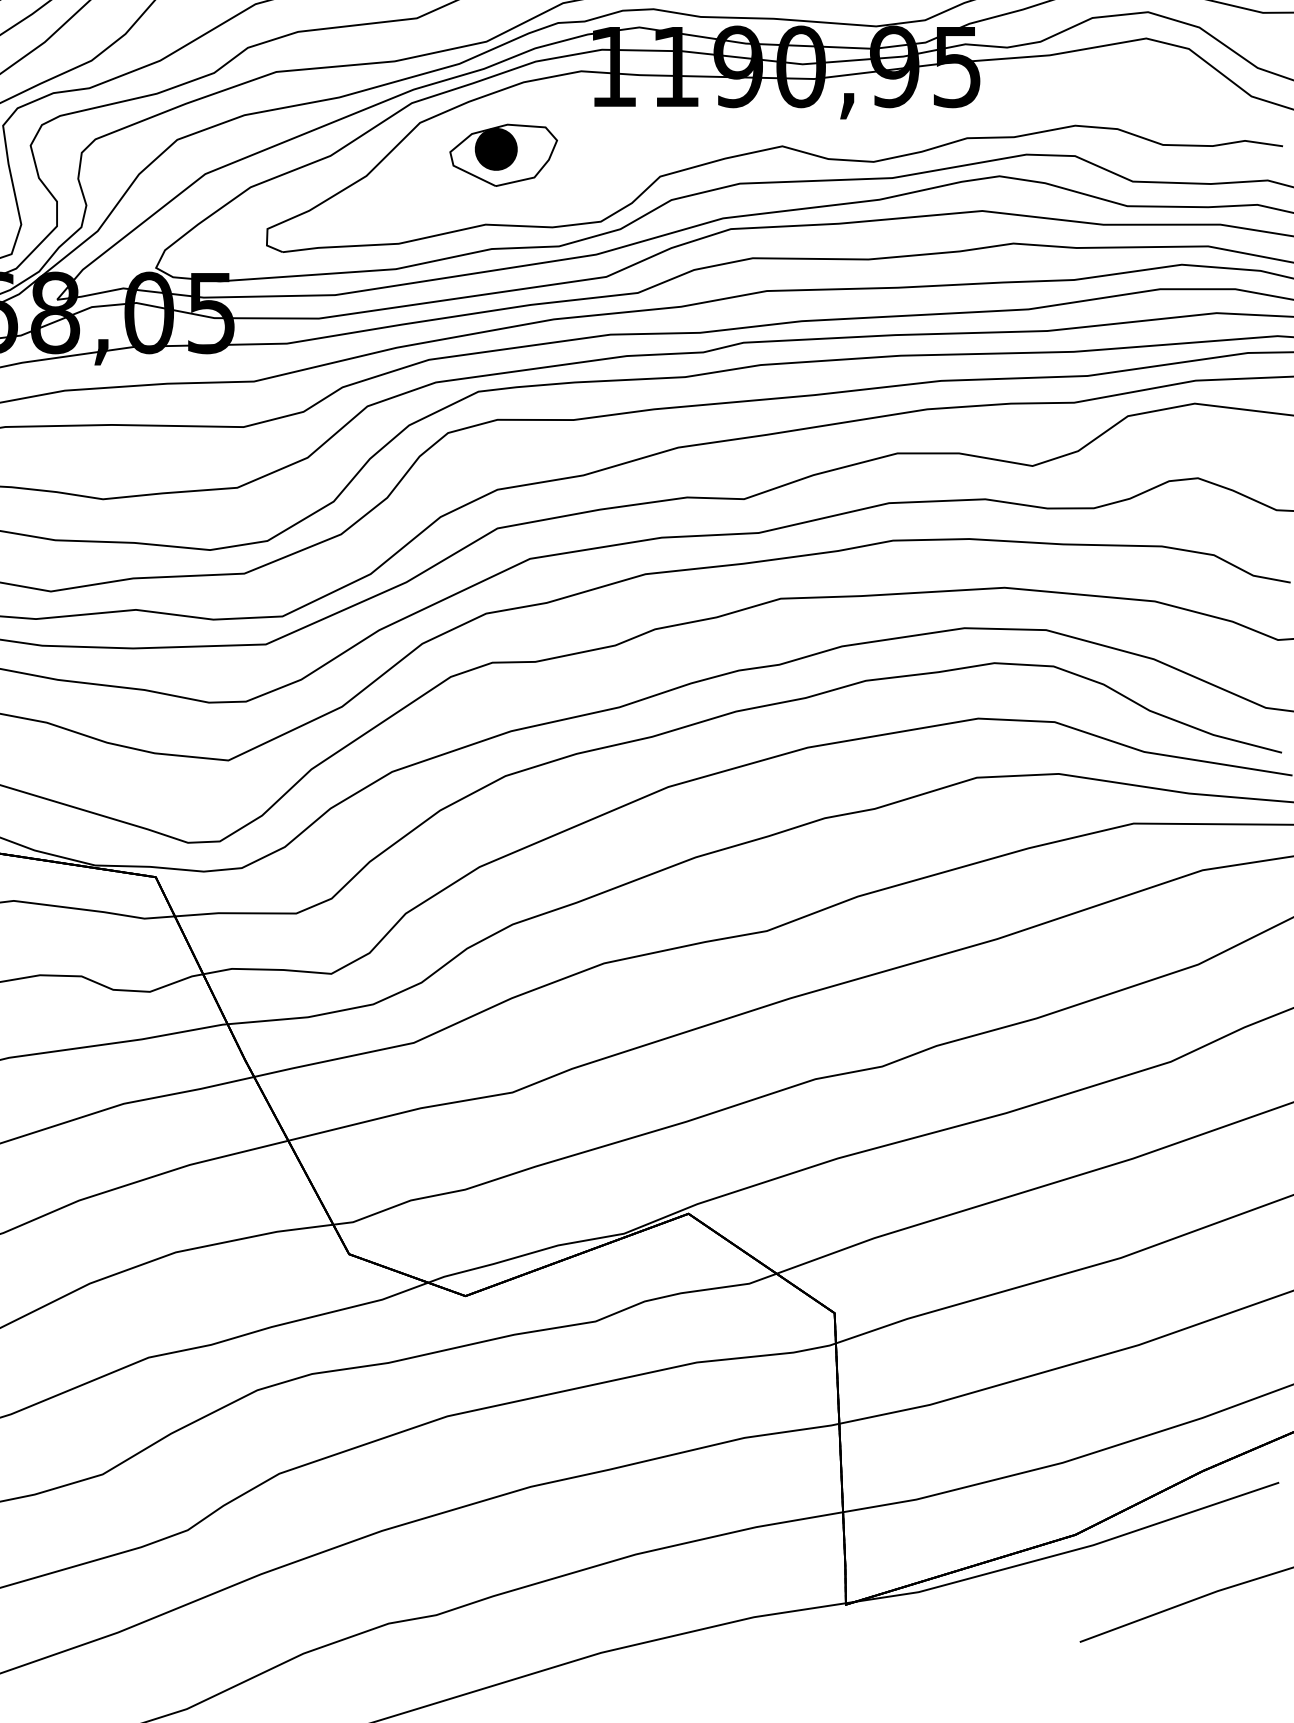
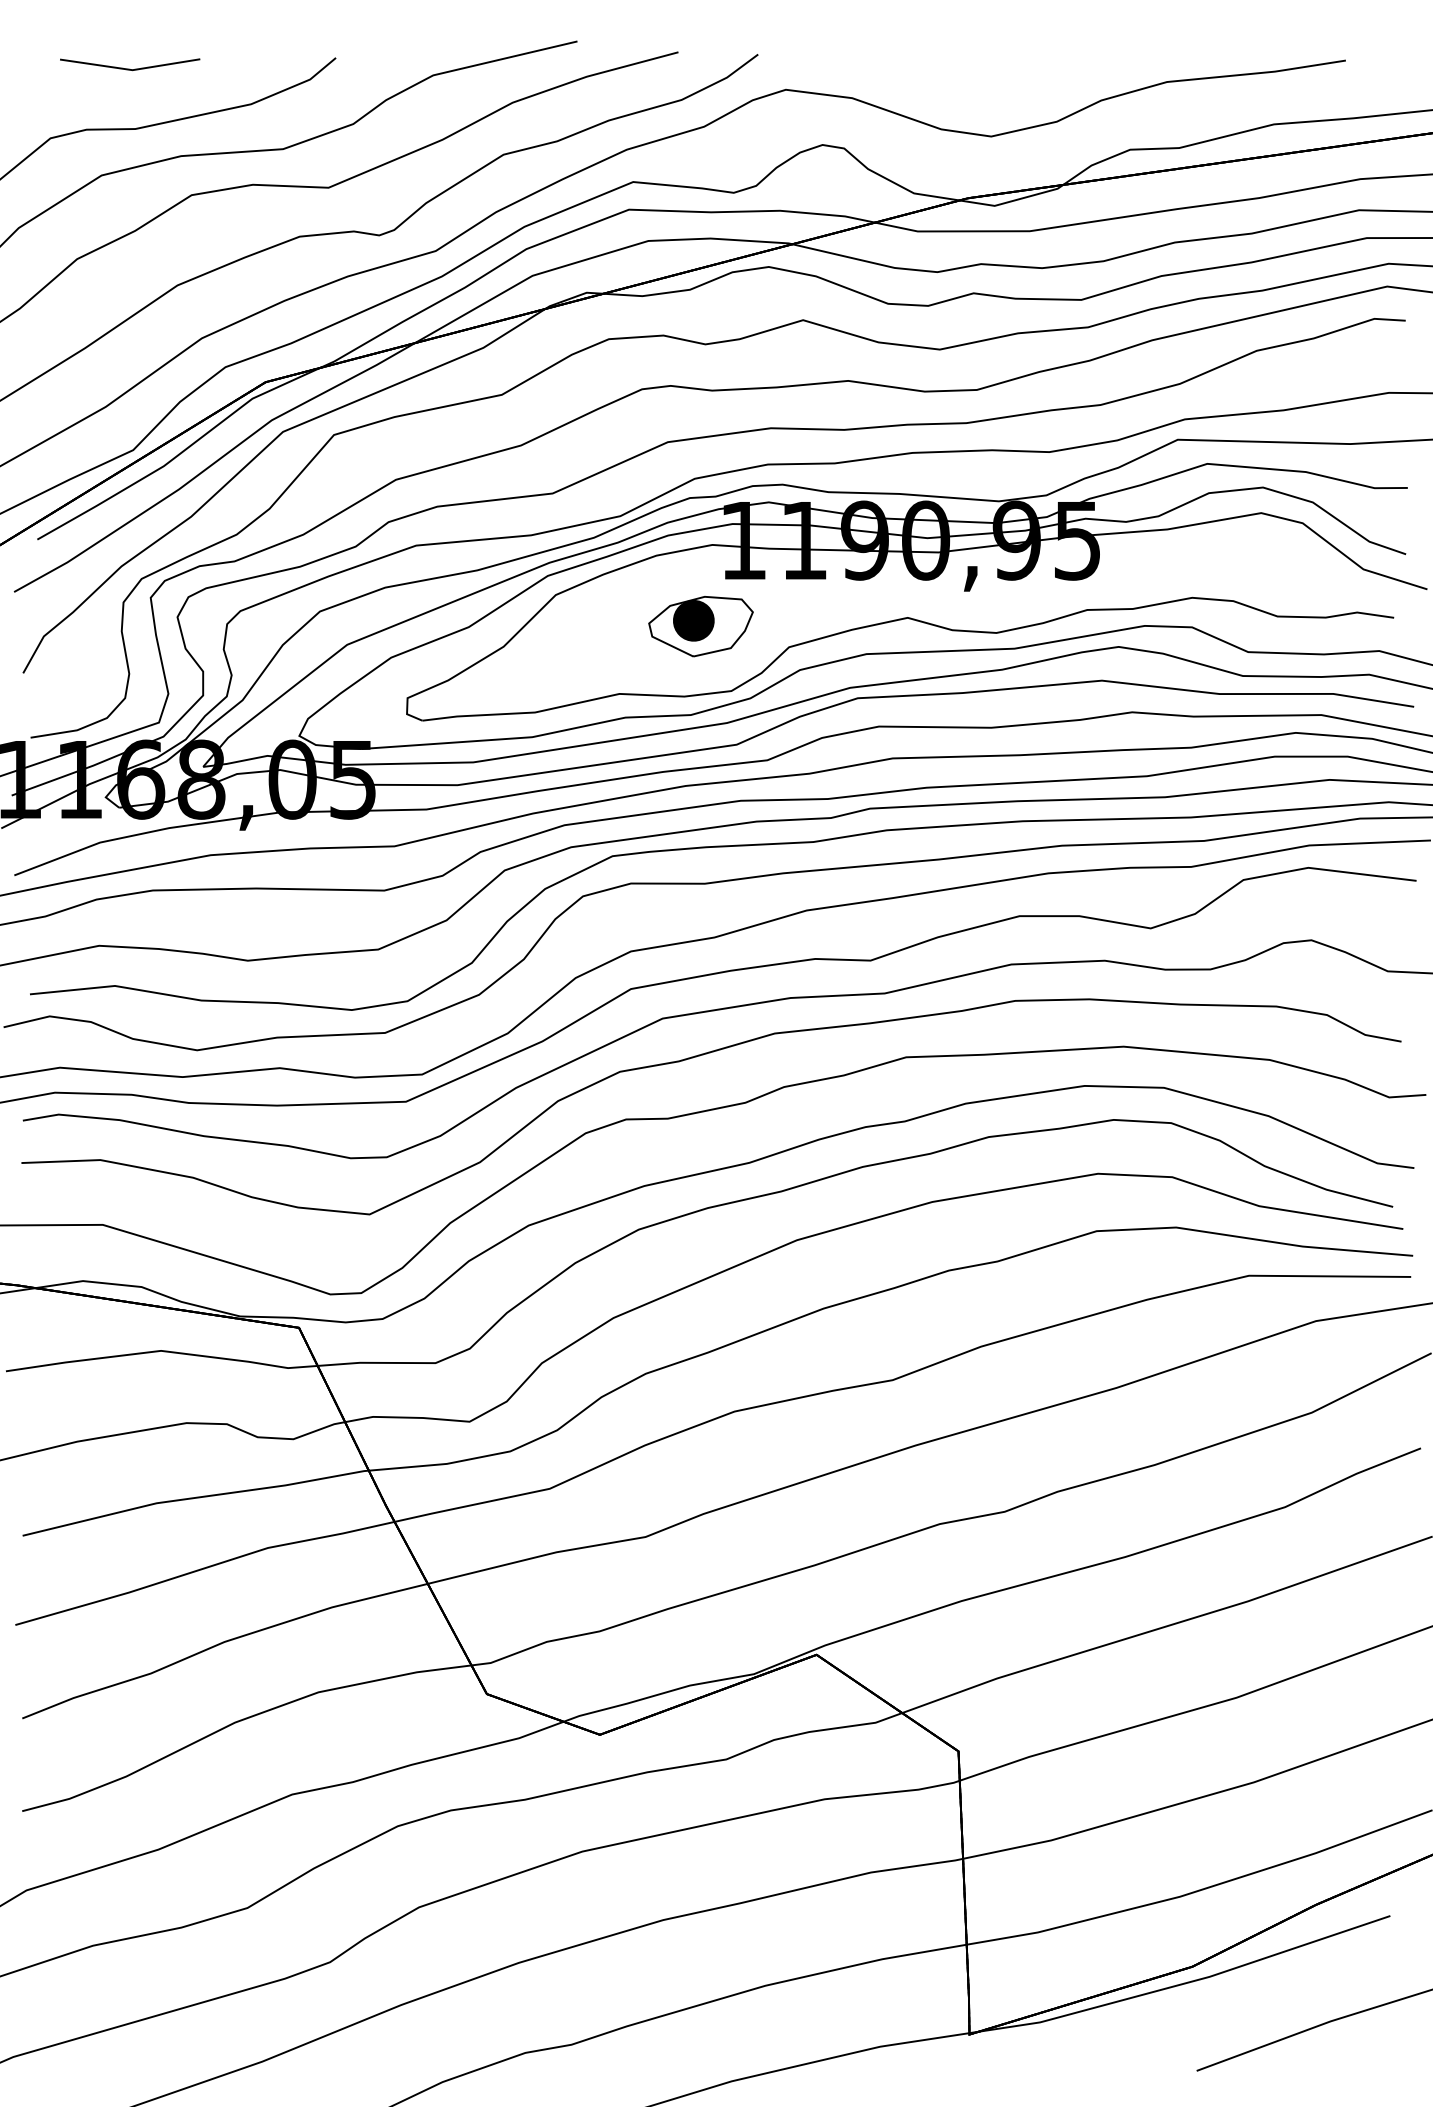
part: (503, 155) -> (700, 626), moved

